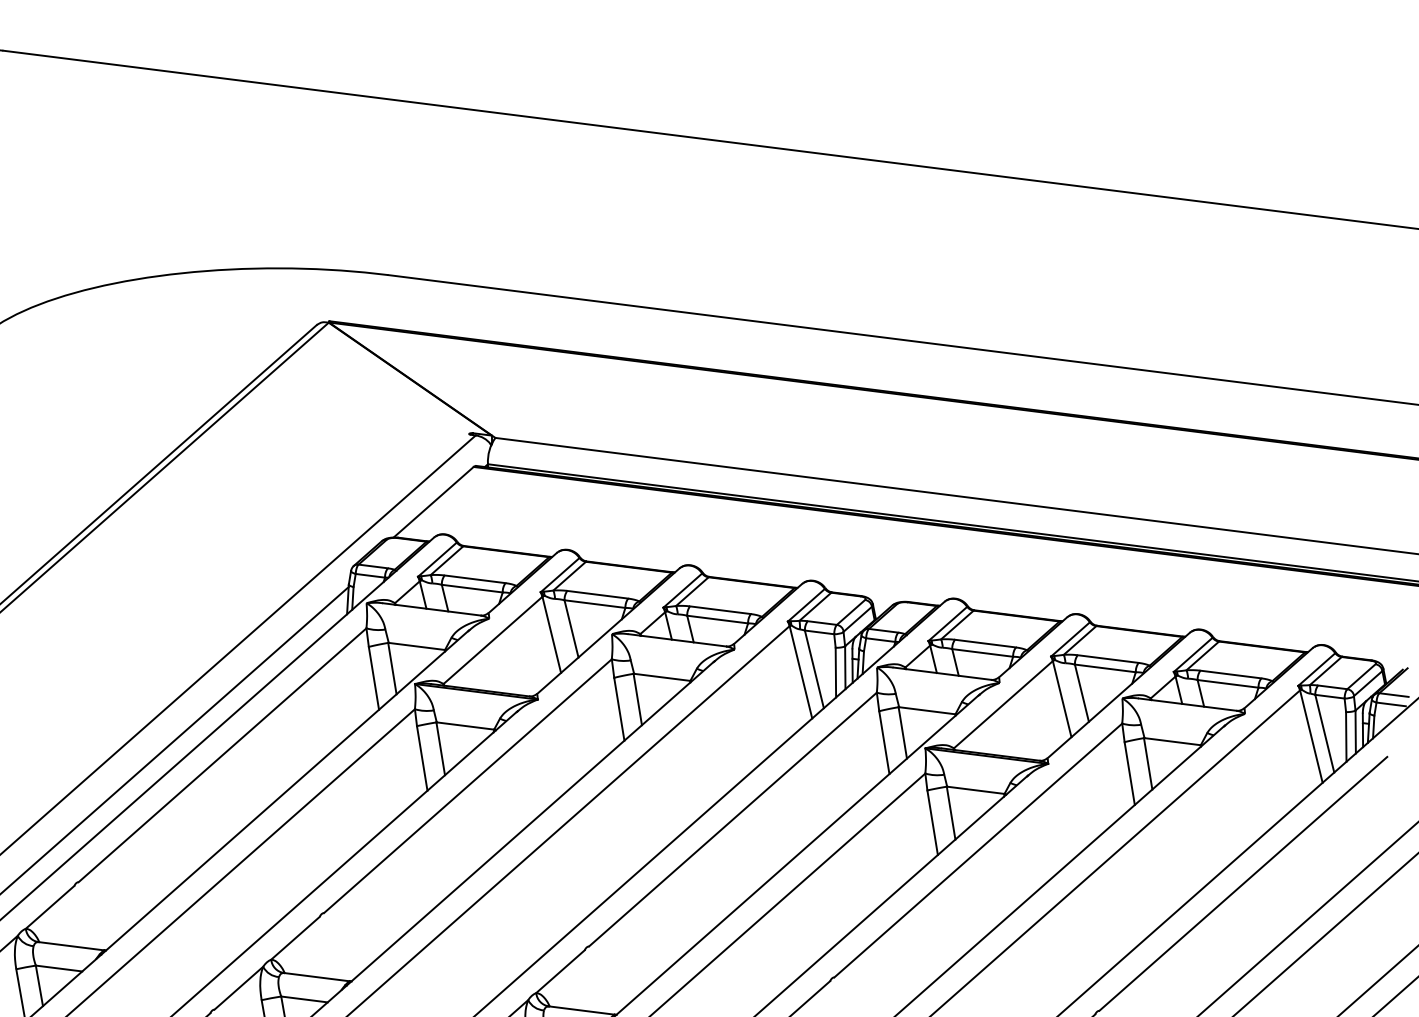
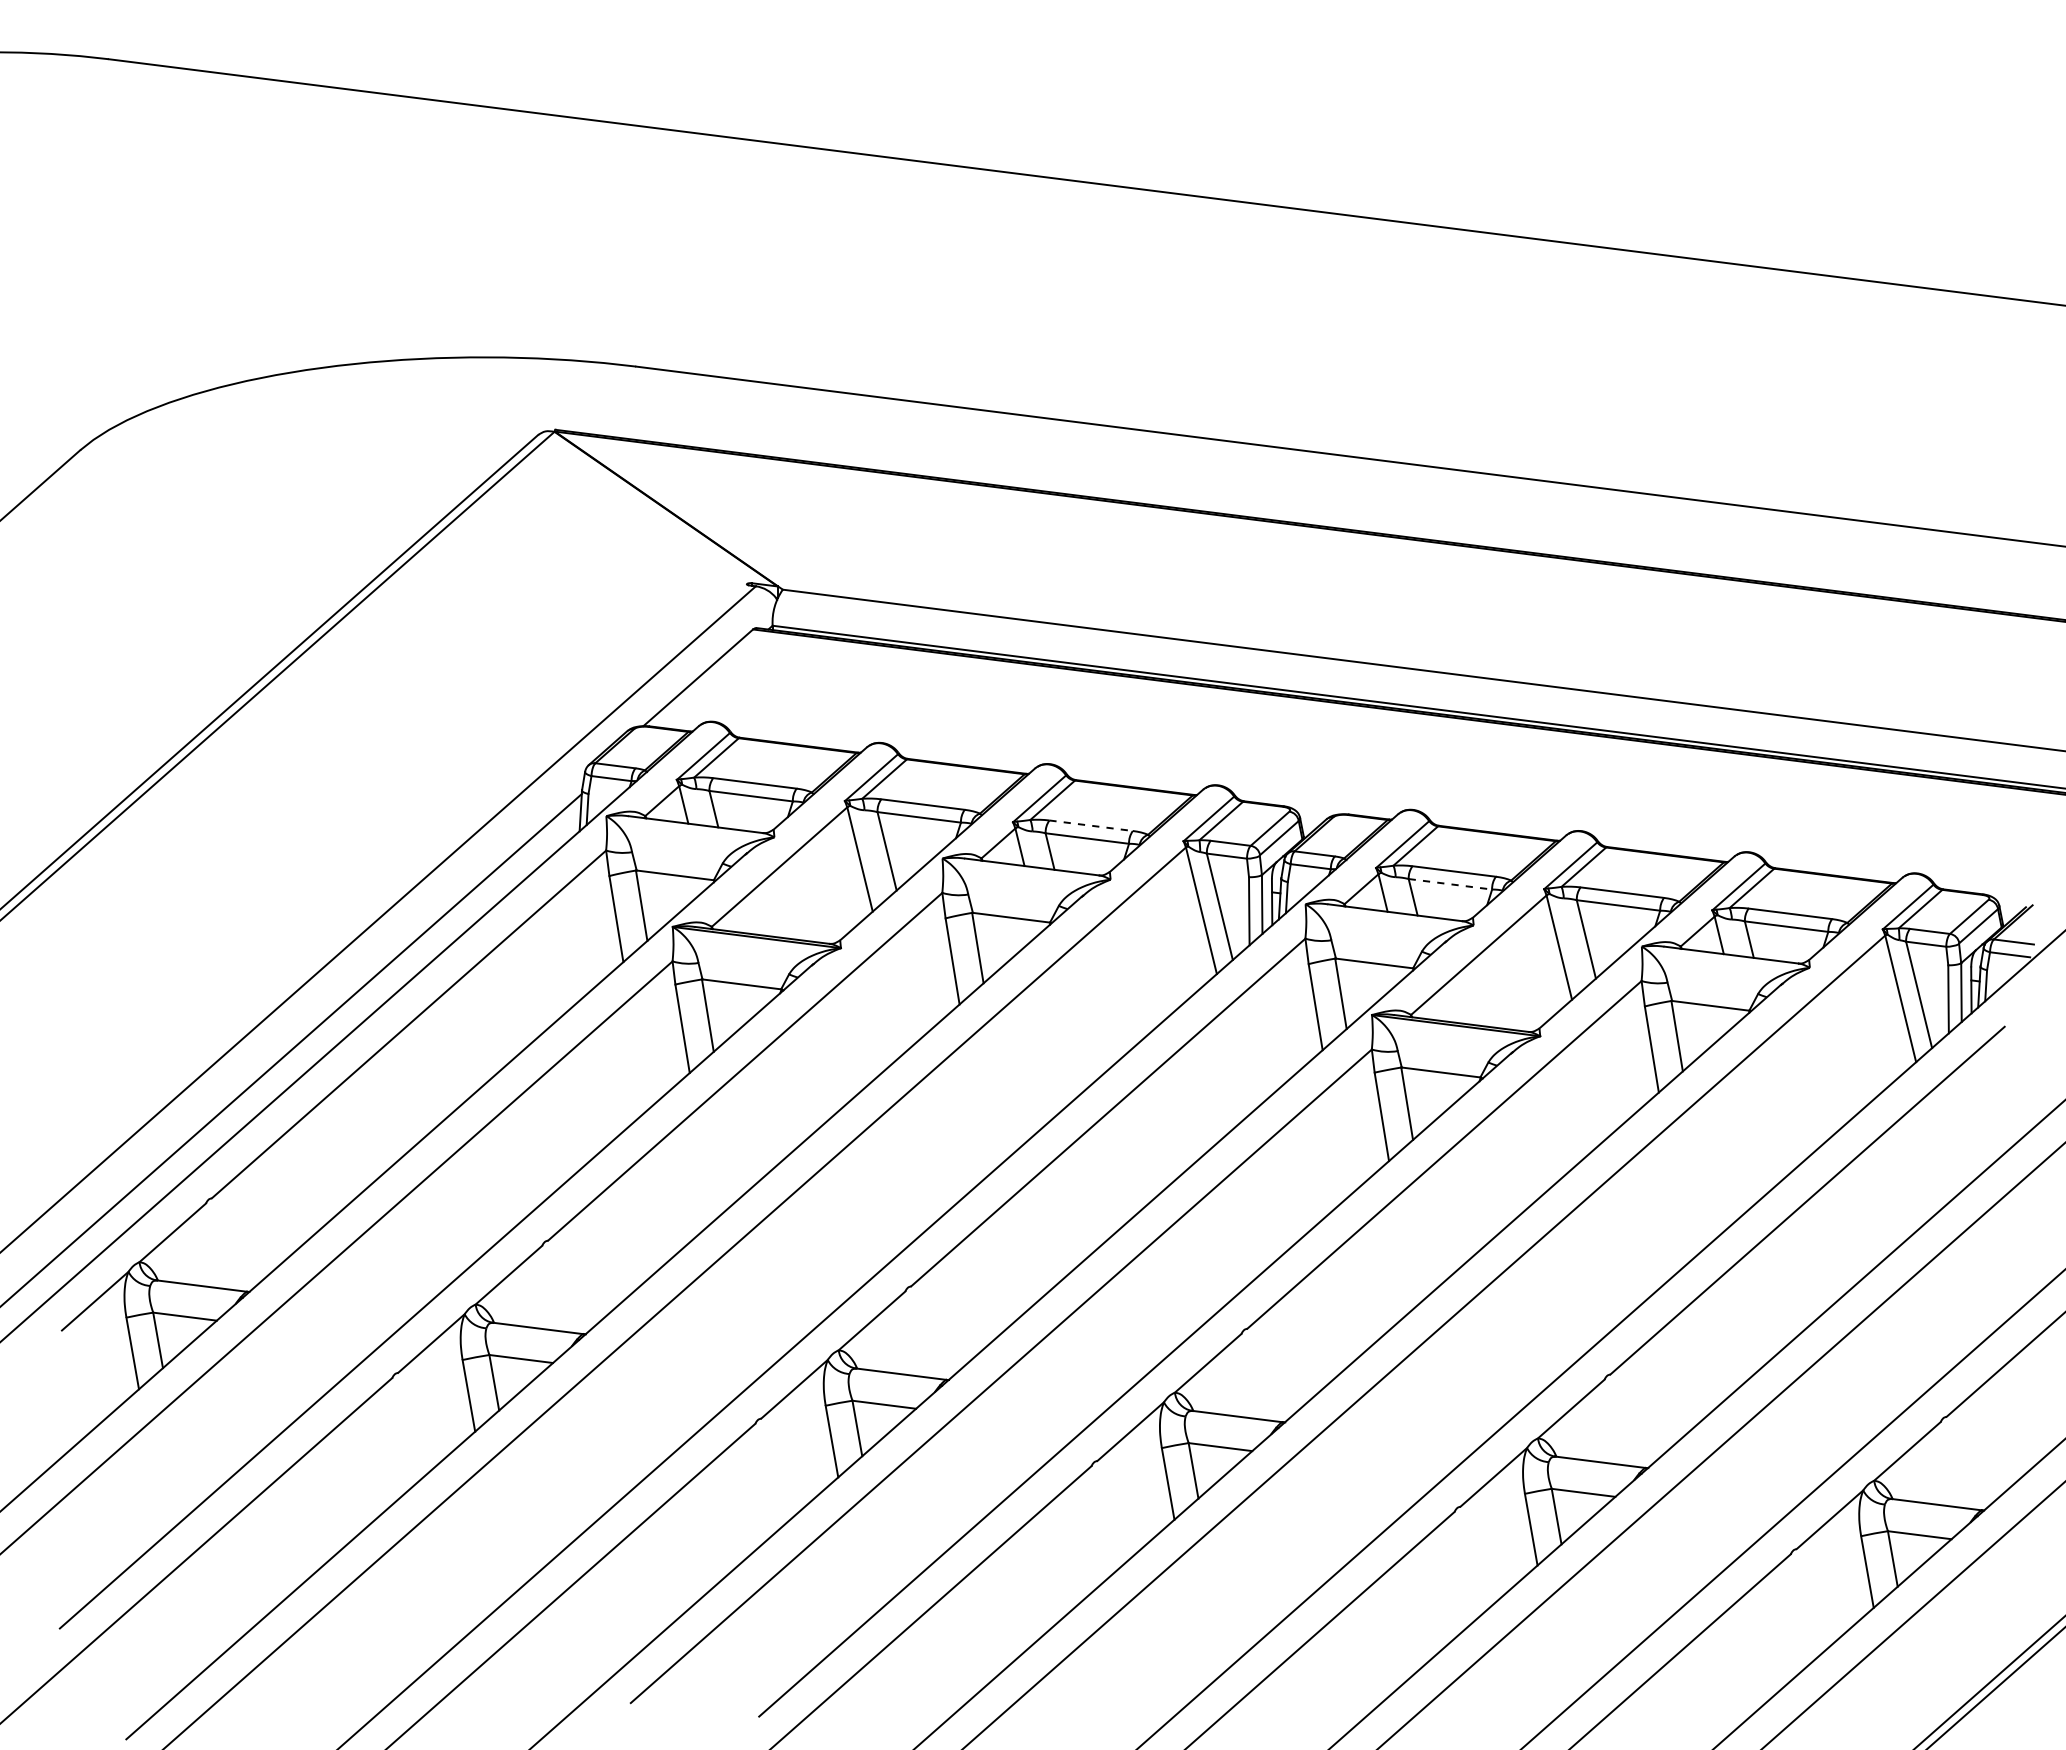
line: (720, 610) -> (1091, 825), solid -> dashed
line: (982, 653) -> (1450, 884), solid -> dashed

